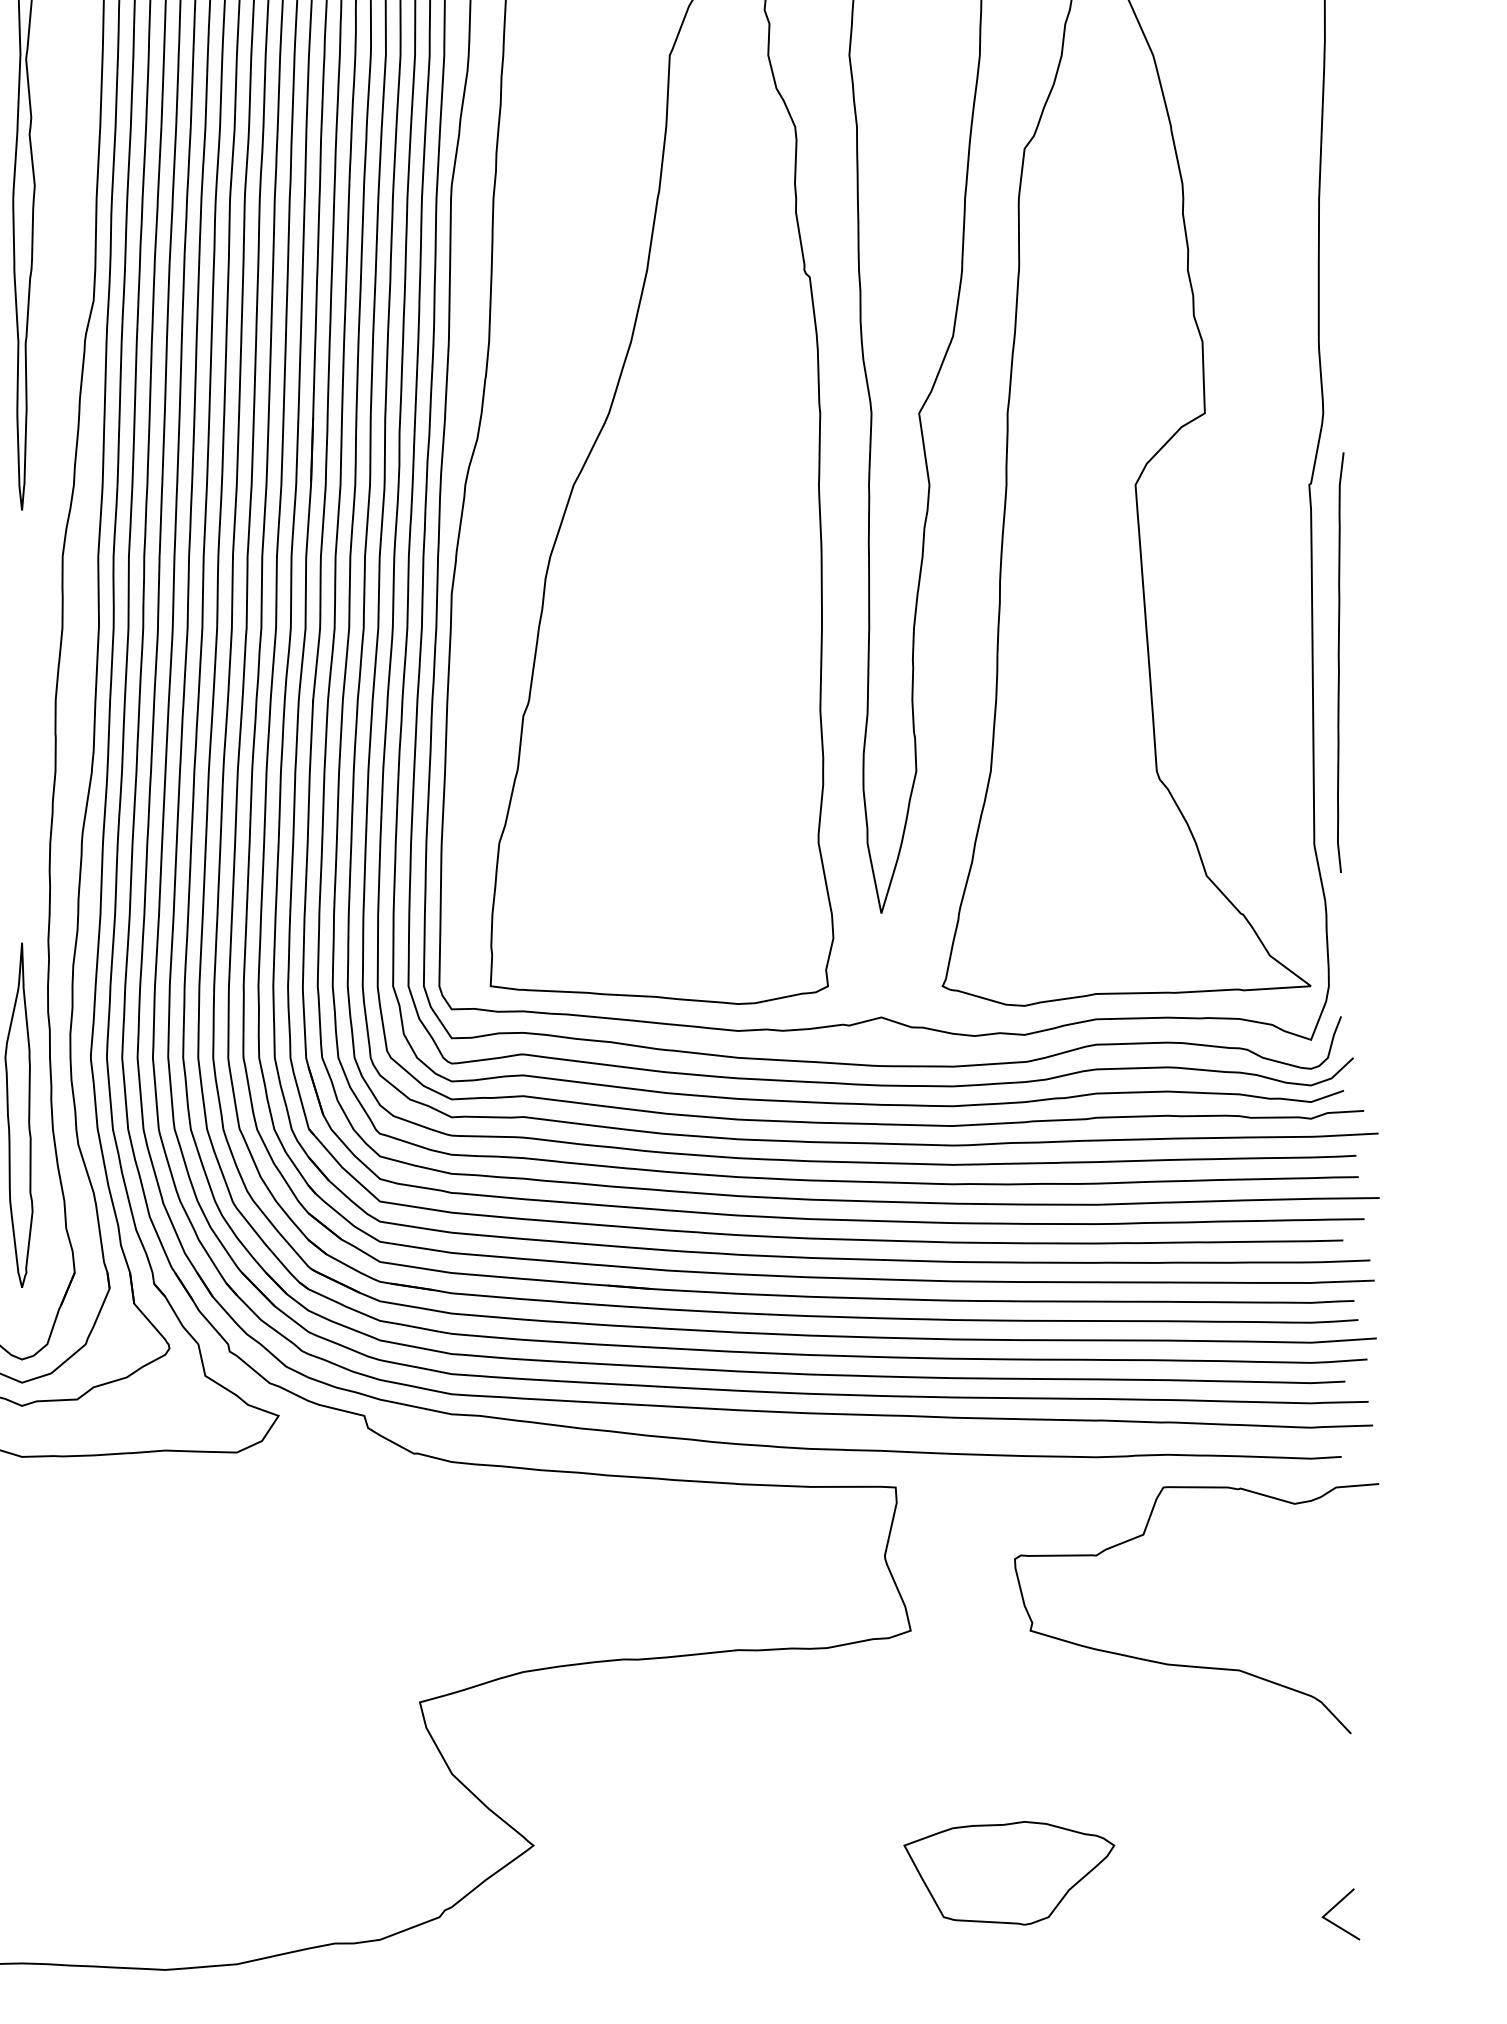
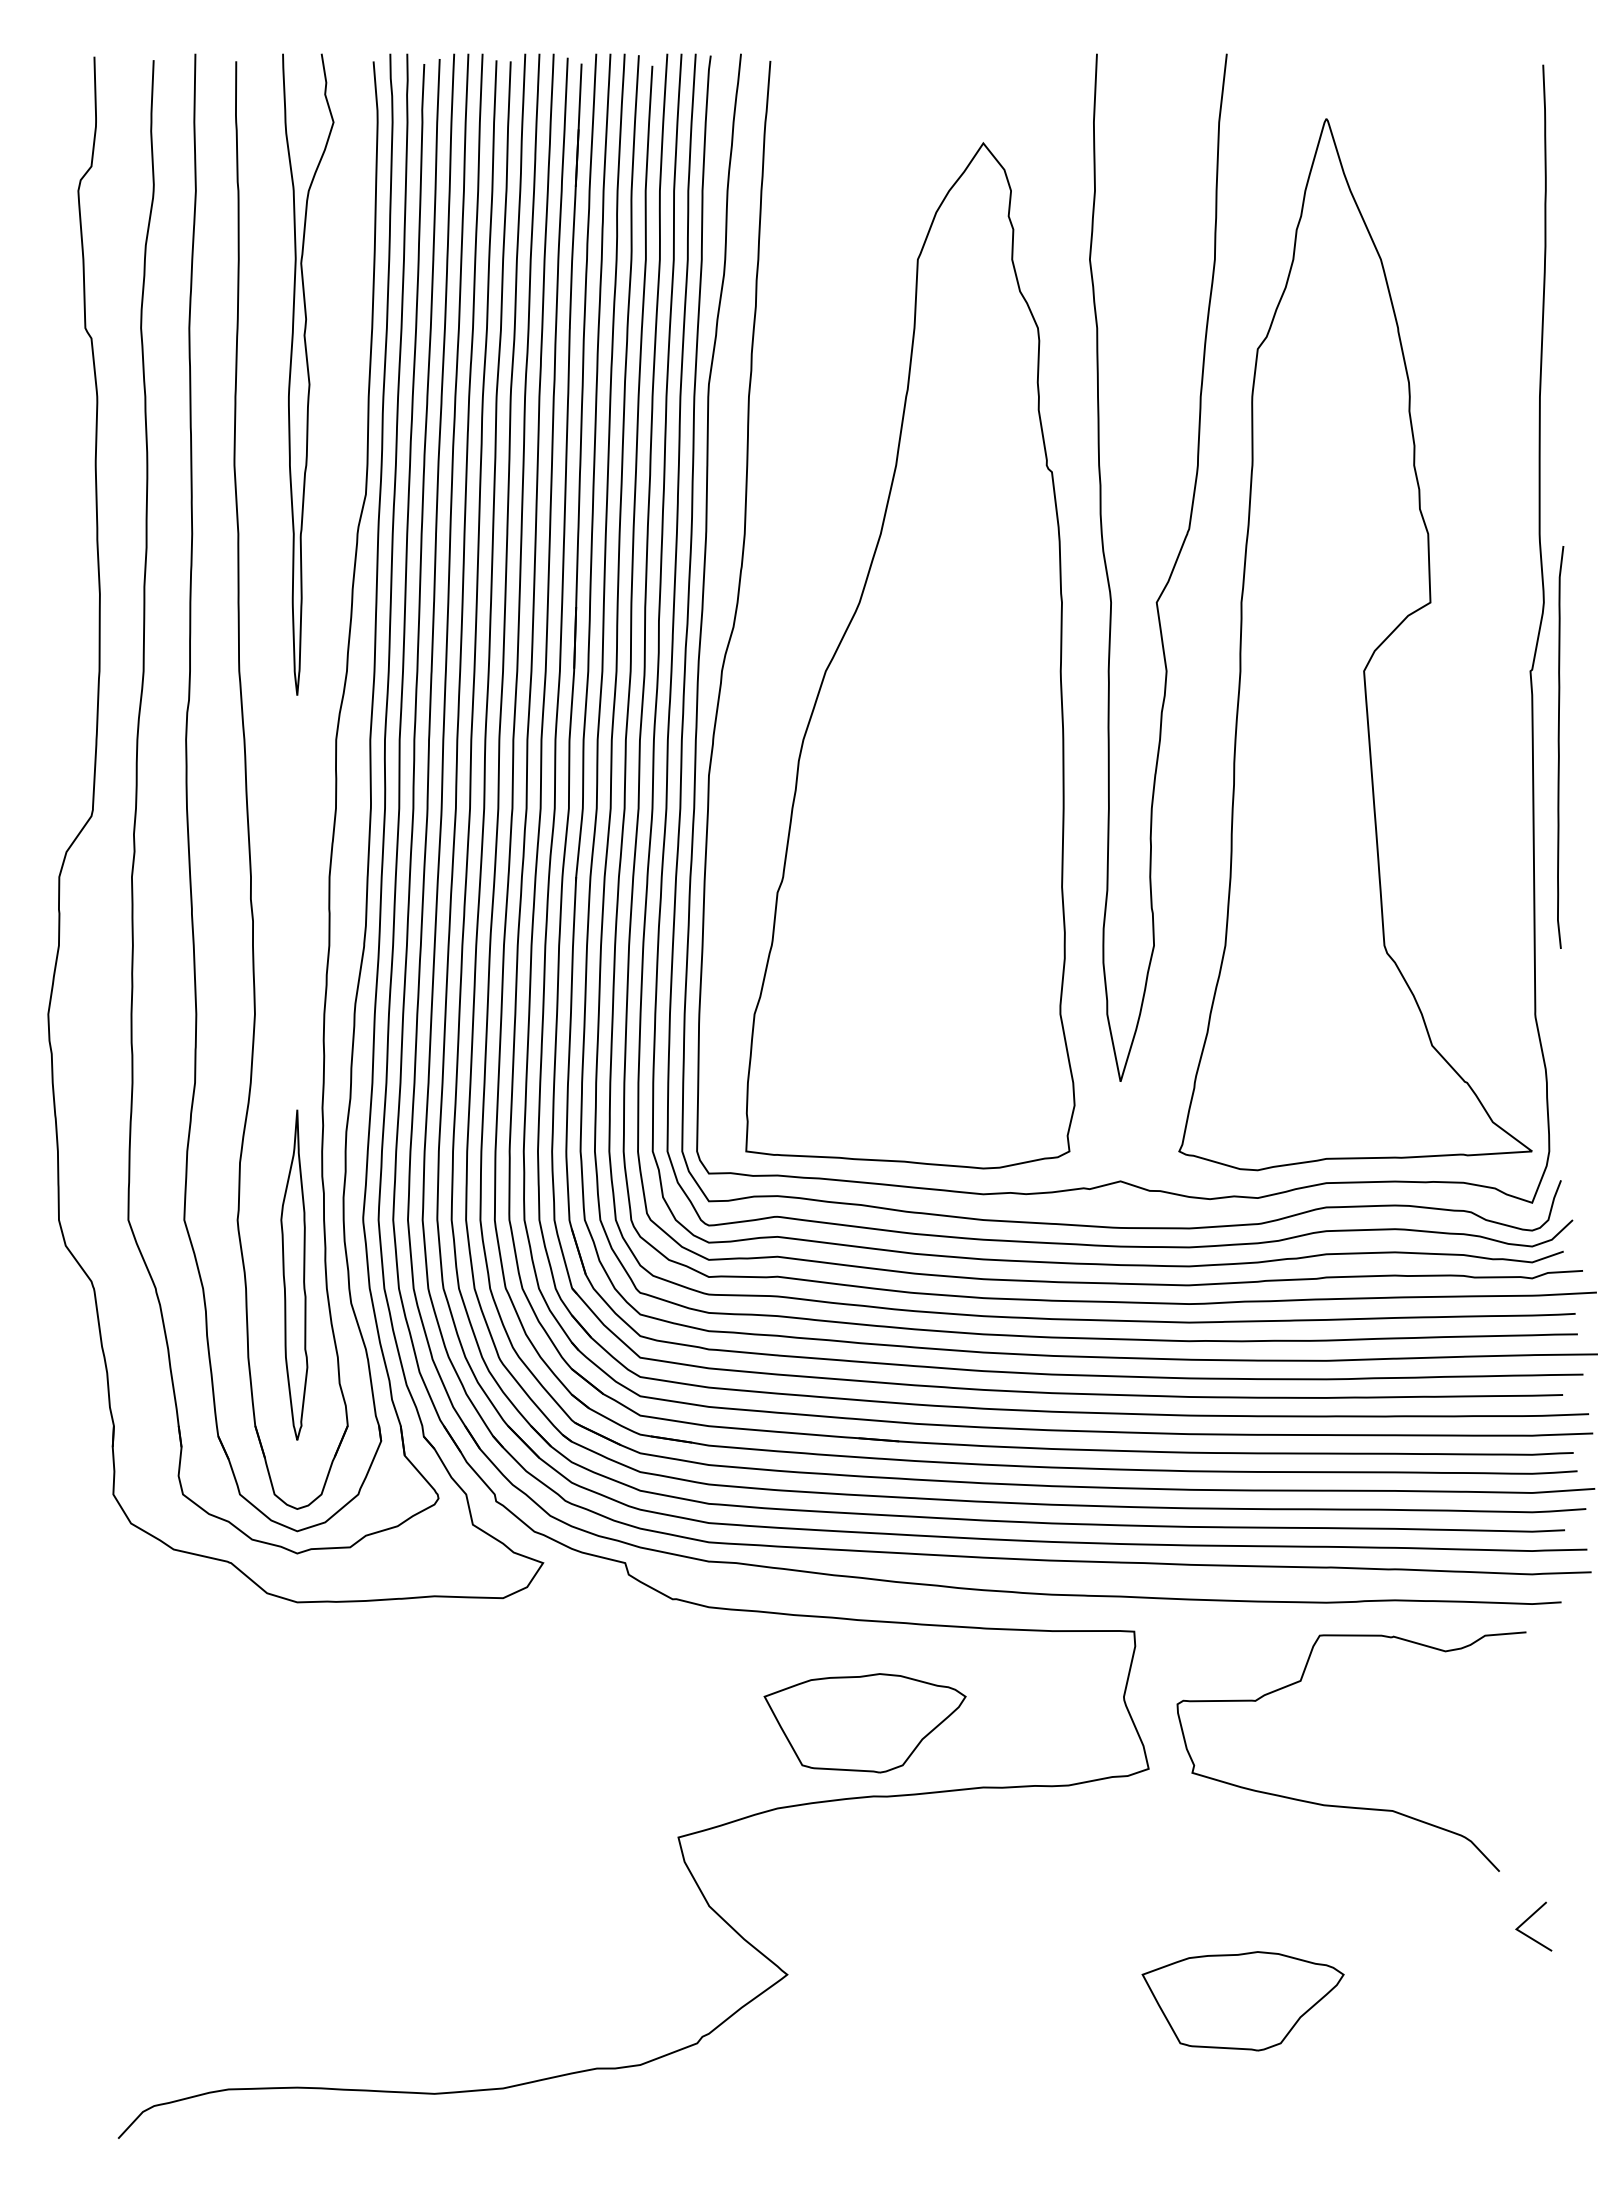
curve: (1339, 662) -> (1559, 747), moved
part: (614, 1583) -> (864, 1723), added
curve: (1186, 1664) -> (1341, 1805), moved
line: (1334, 1907) -> (1527, 1920), moved

